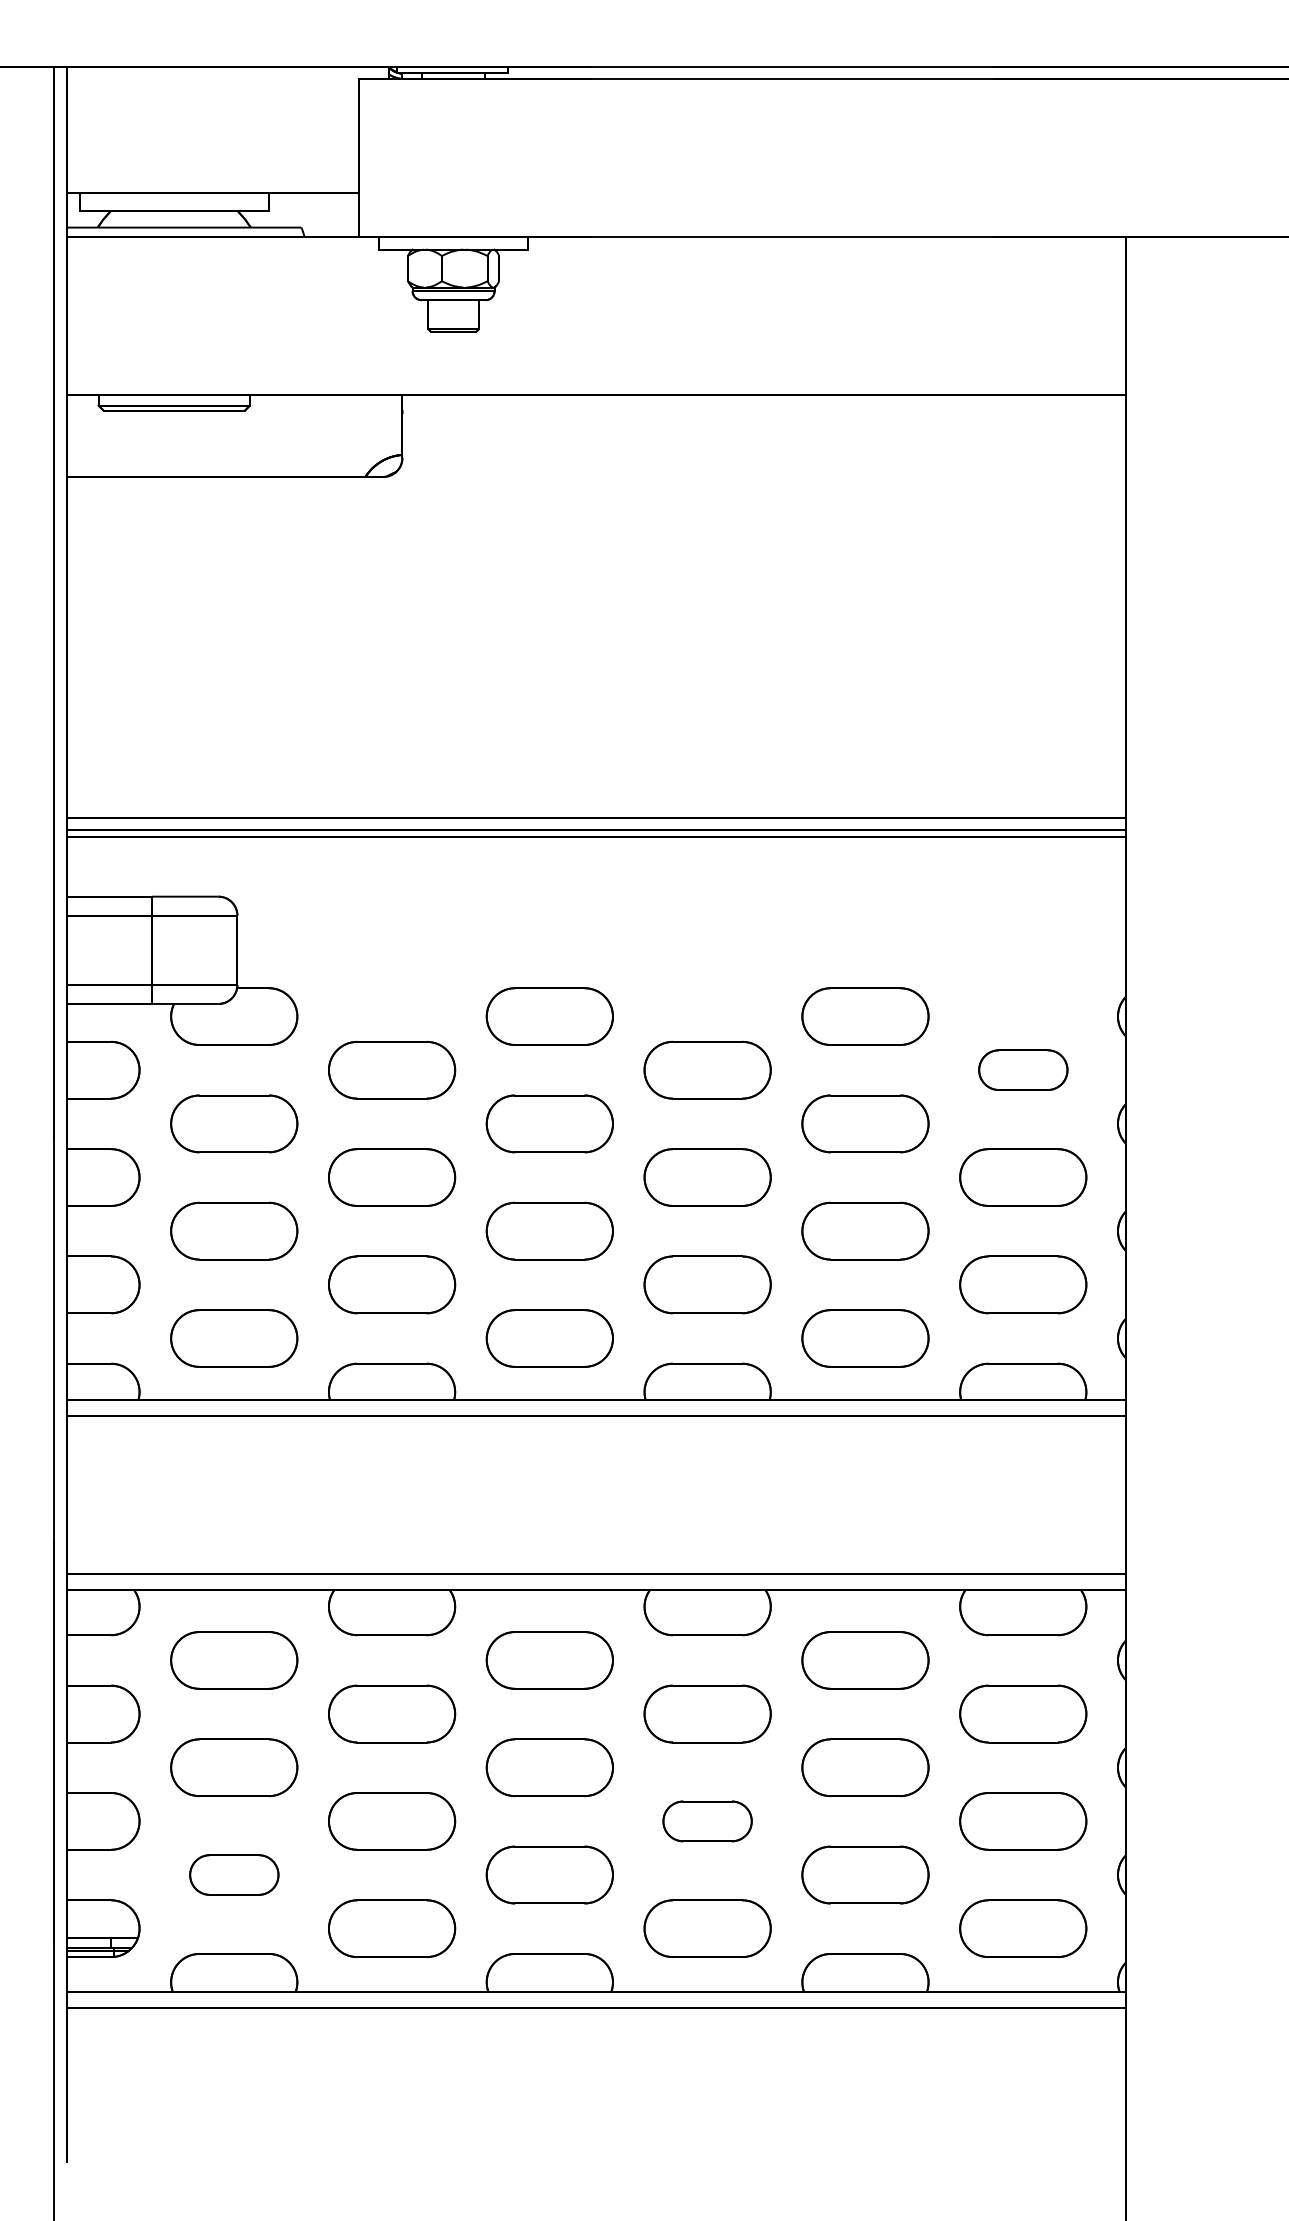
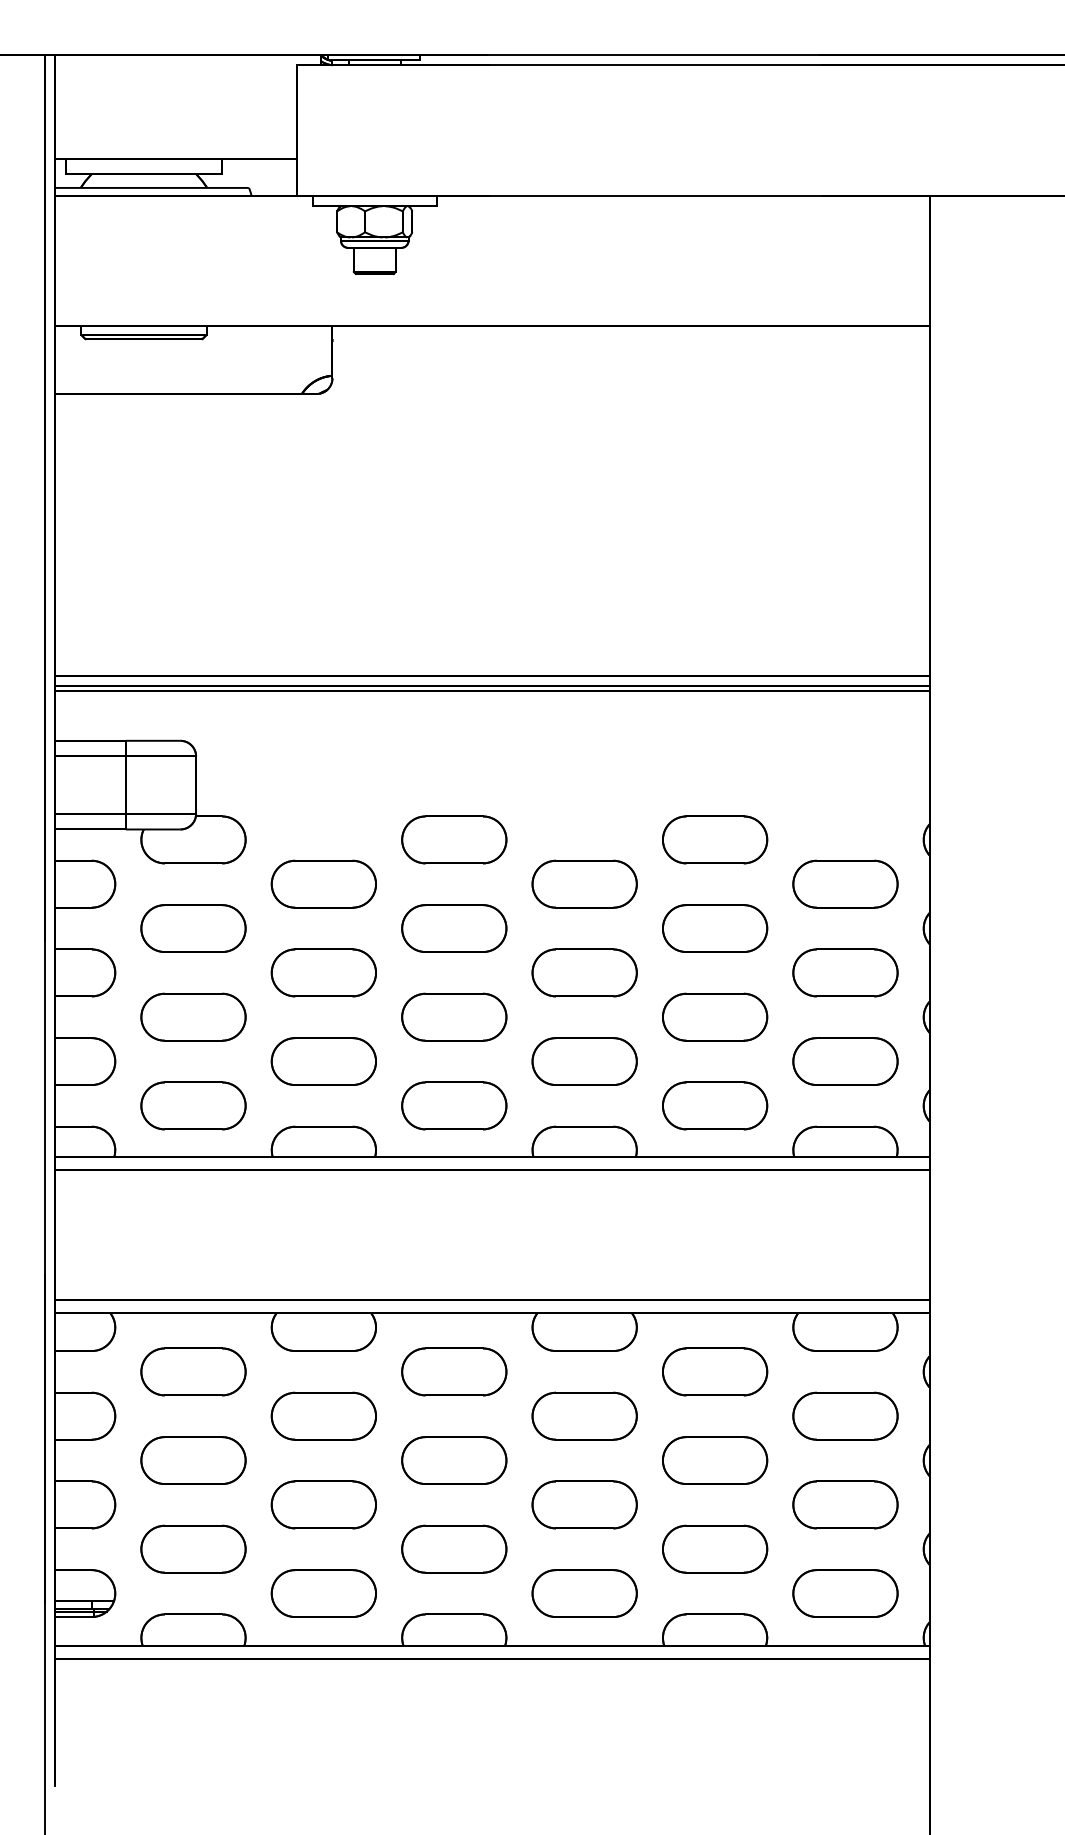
part: (1023, 1069) -> (845, 883), size x1.43
part: (707, 1821) -> (584, 1504), size x1.43
part: (234, 1874) -> (193, 1548), size x1.43

